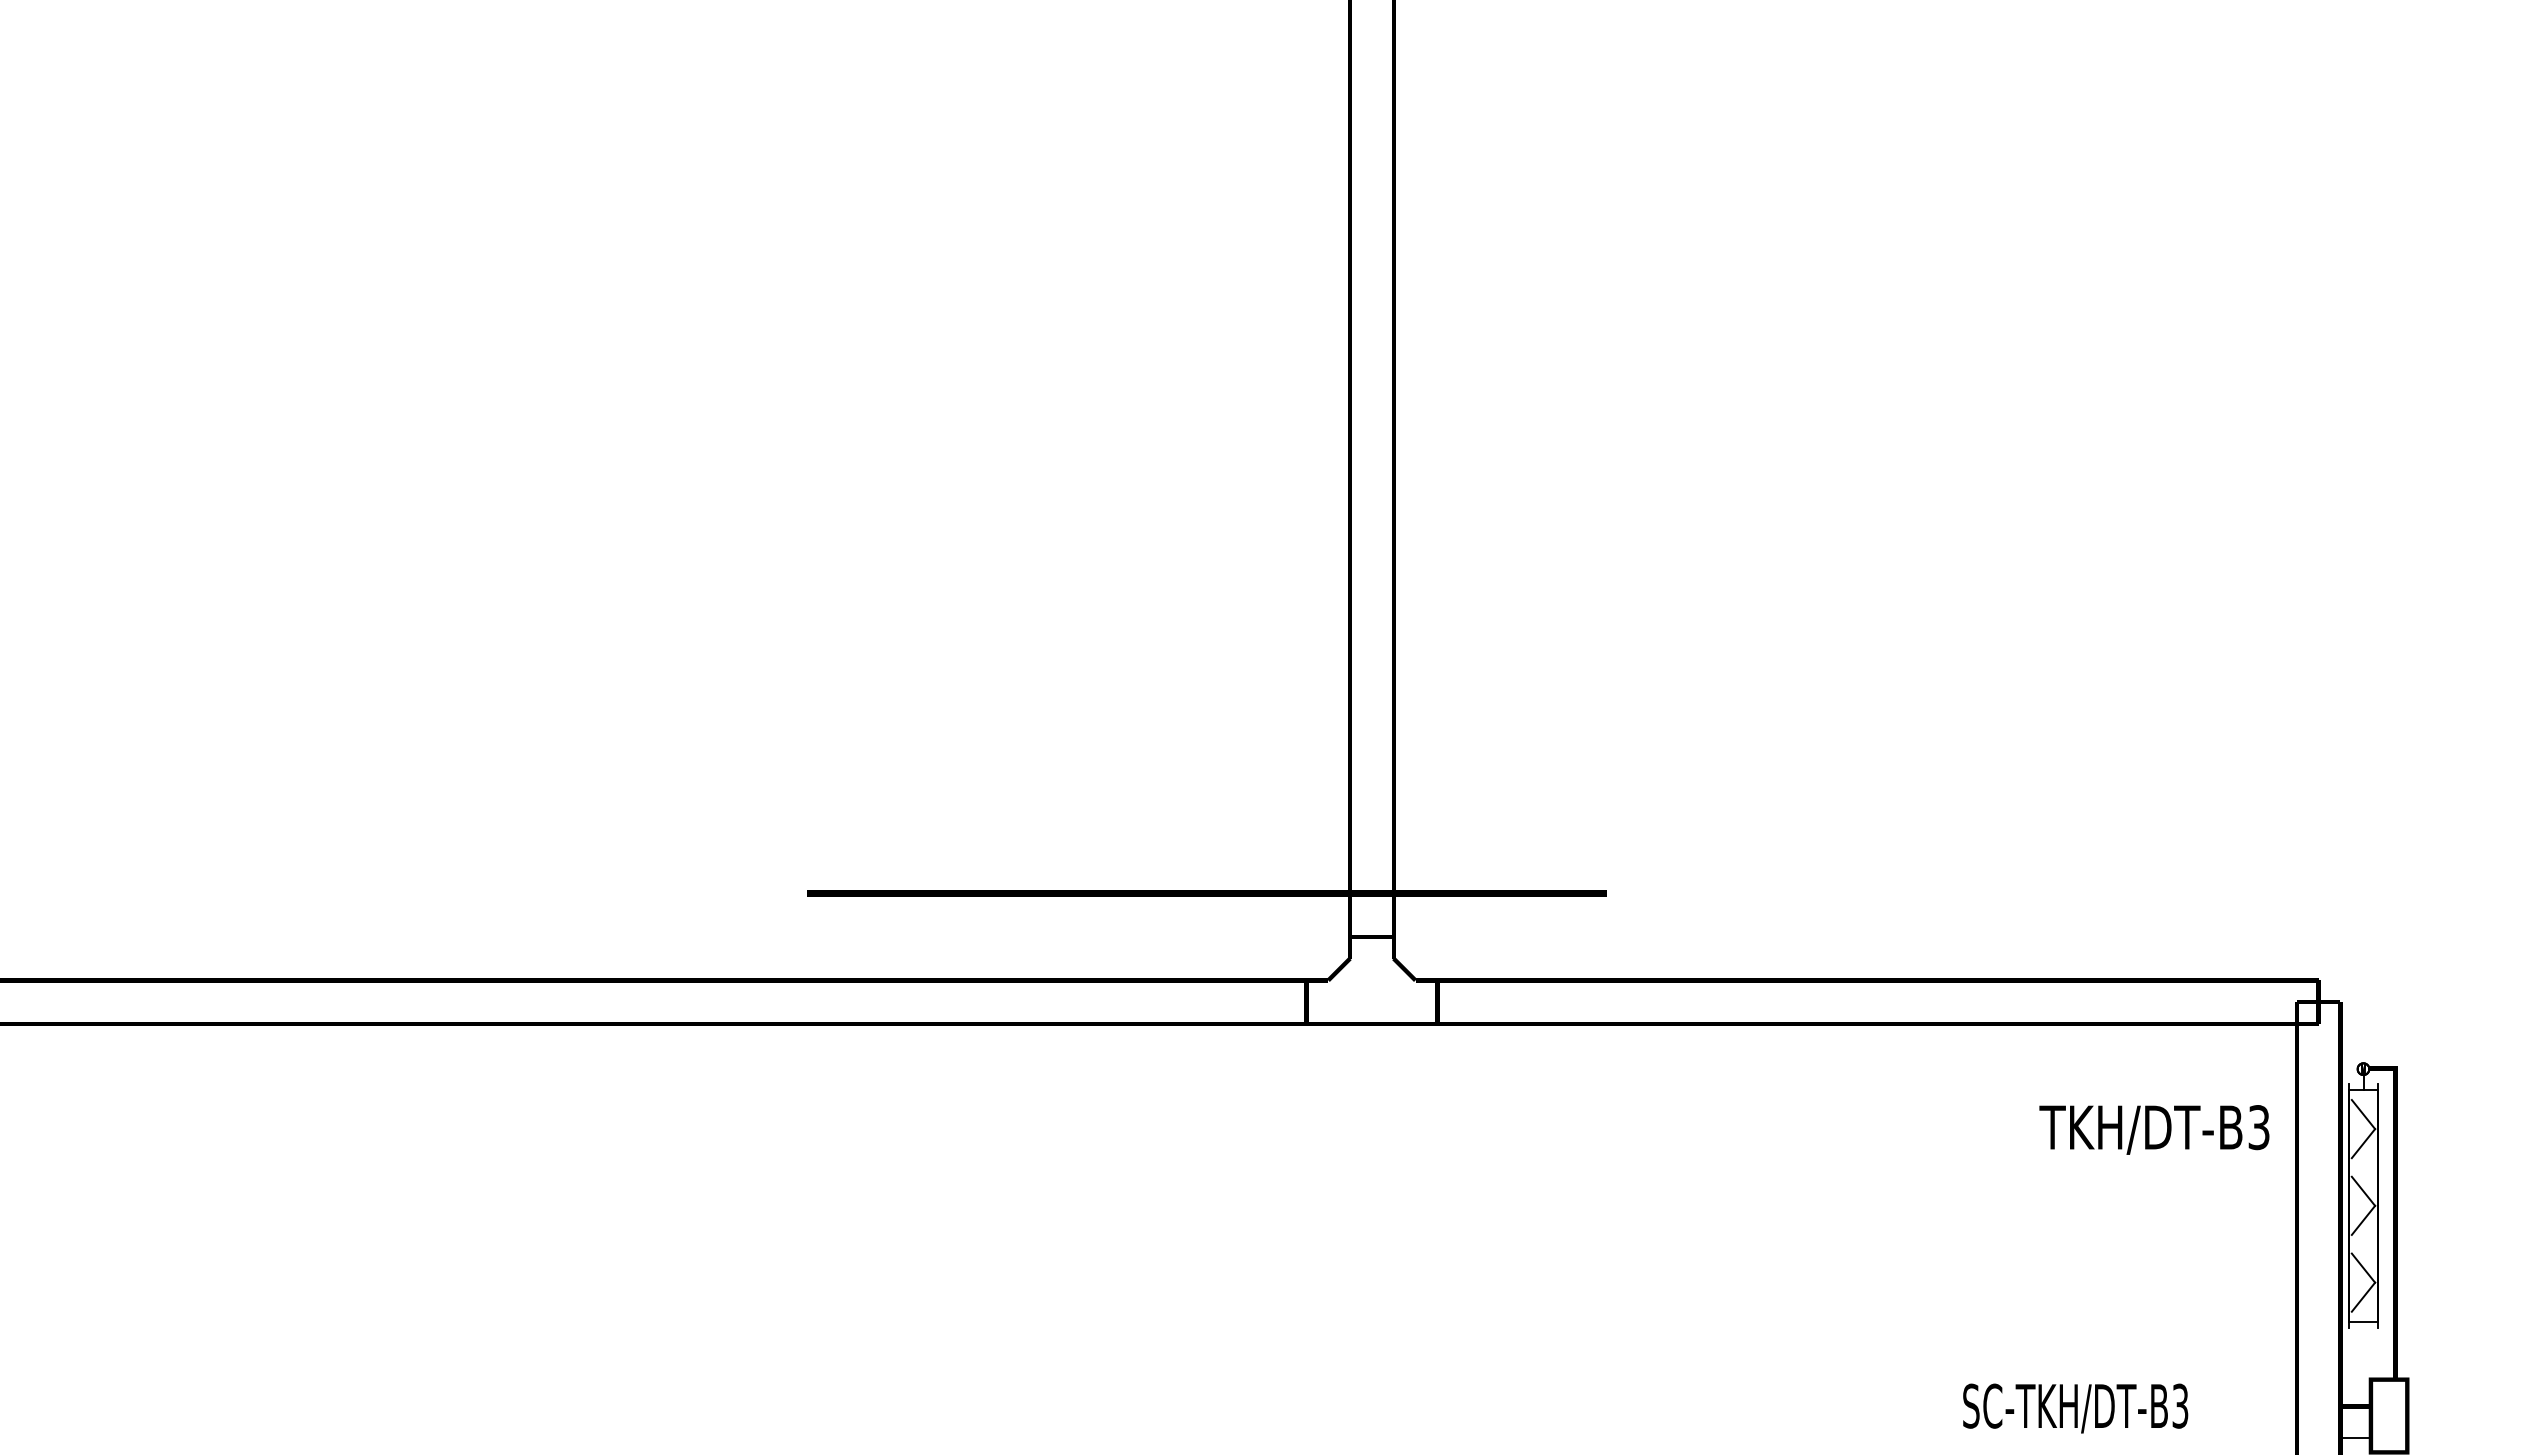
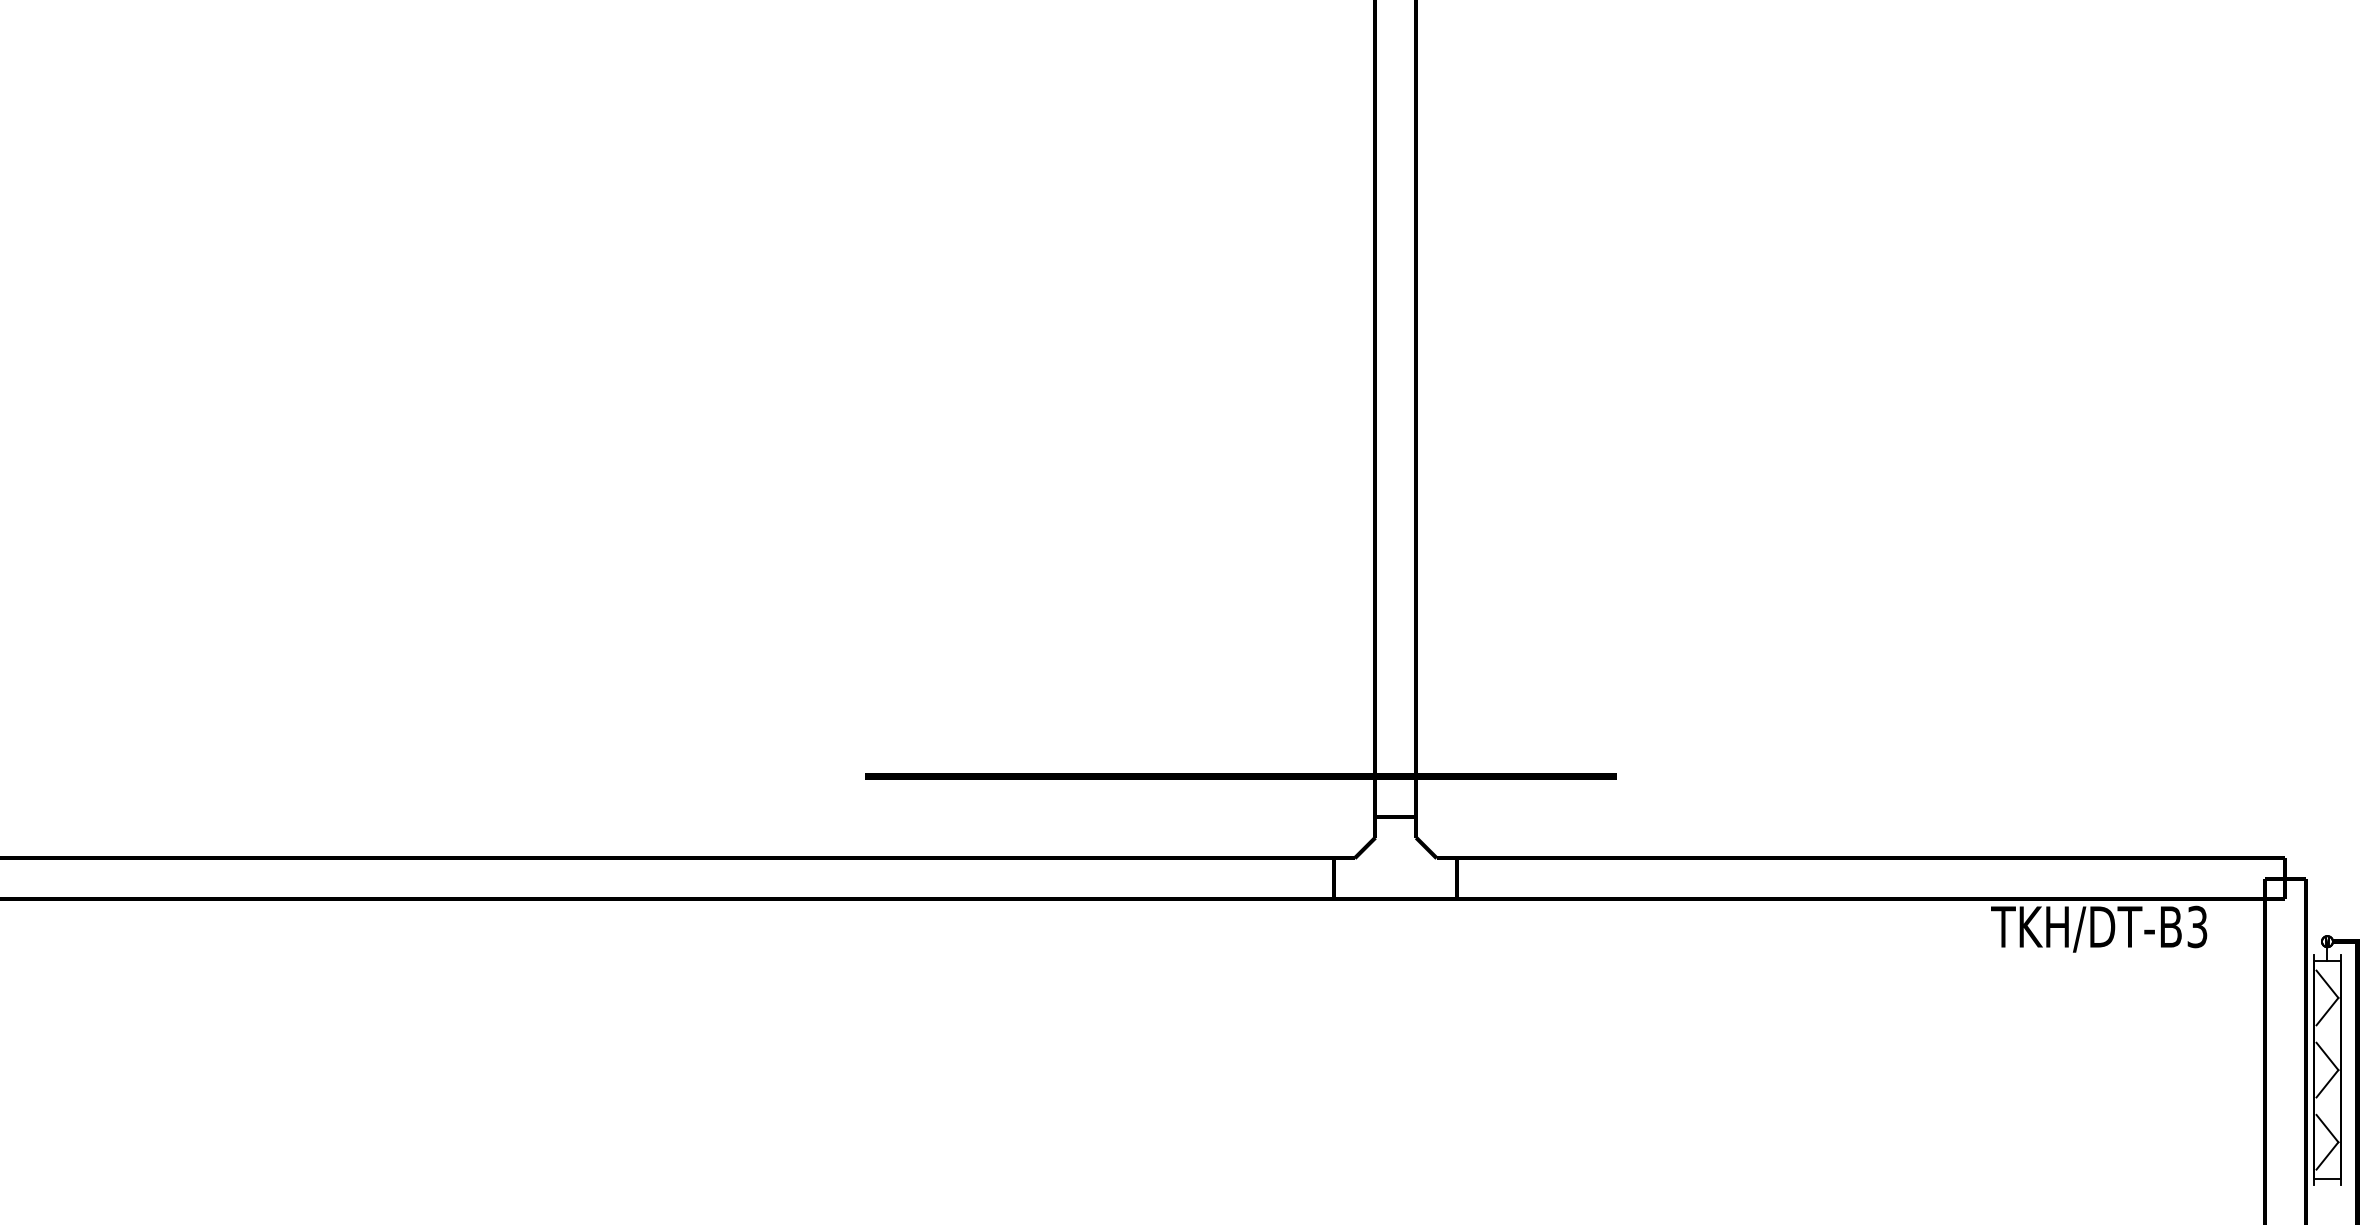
text: (2154, 1129) -> (2099, 928), moved

